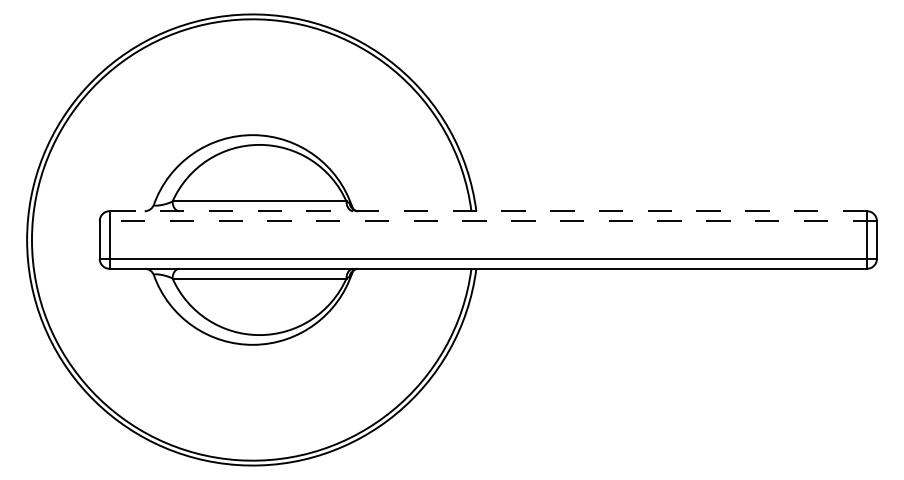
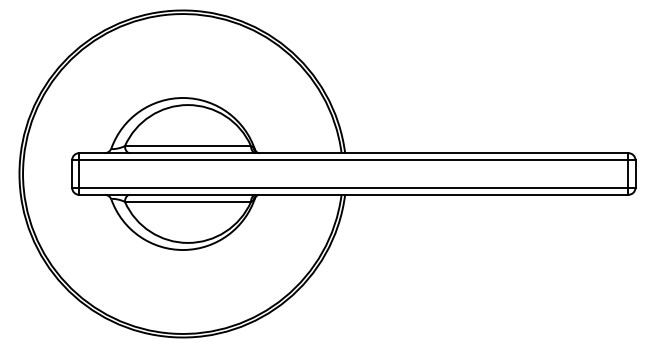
line: (488, 211) -> (353, 153), dashed -> solid
line: (488, 220) -> (353, 159), dashed -> solid

